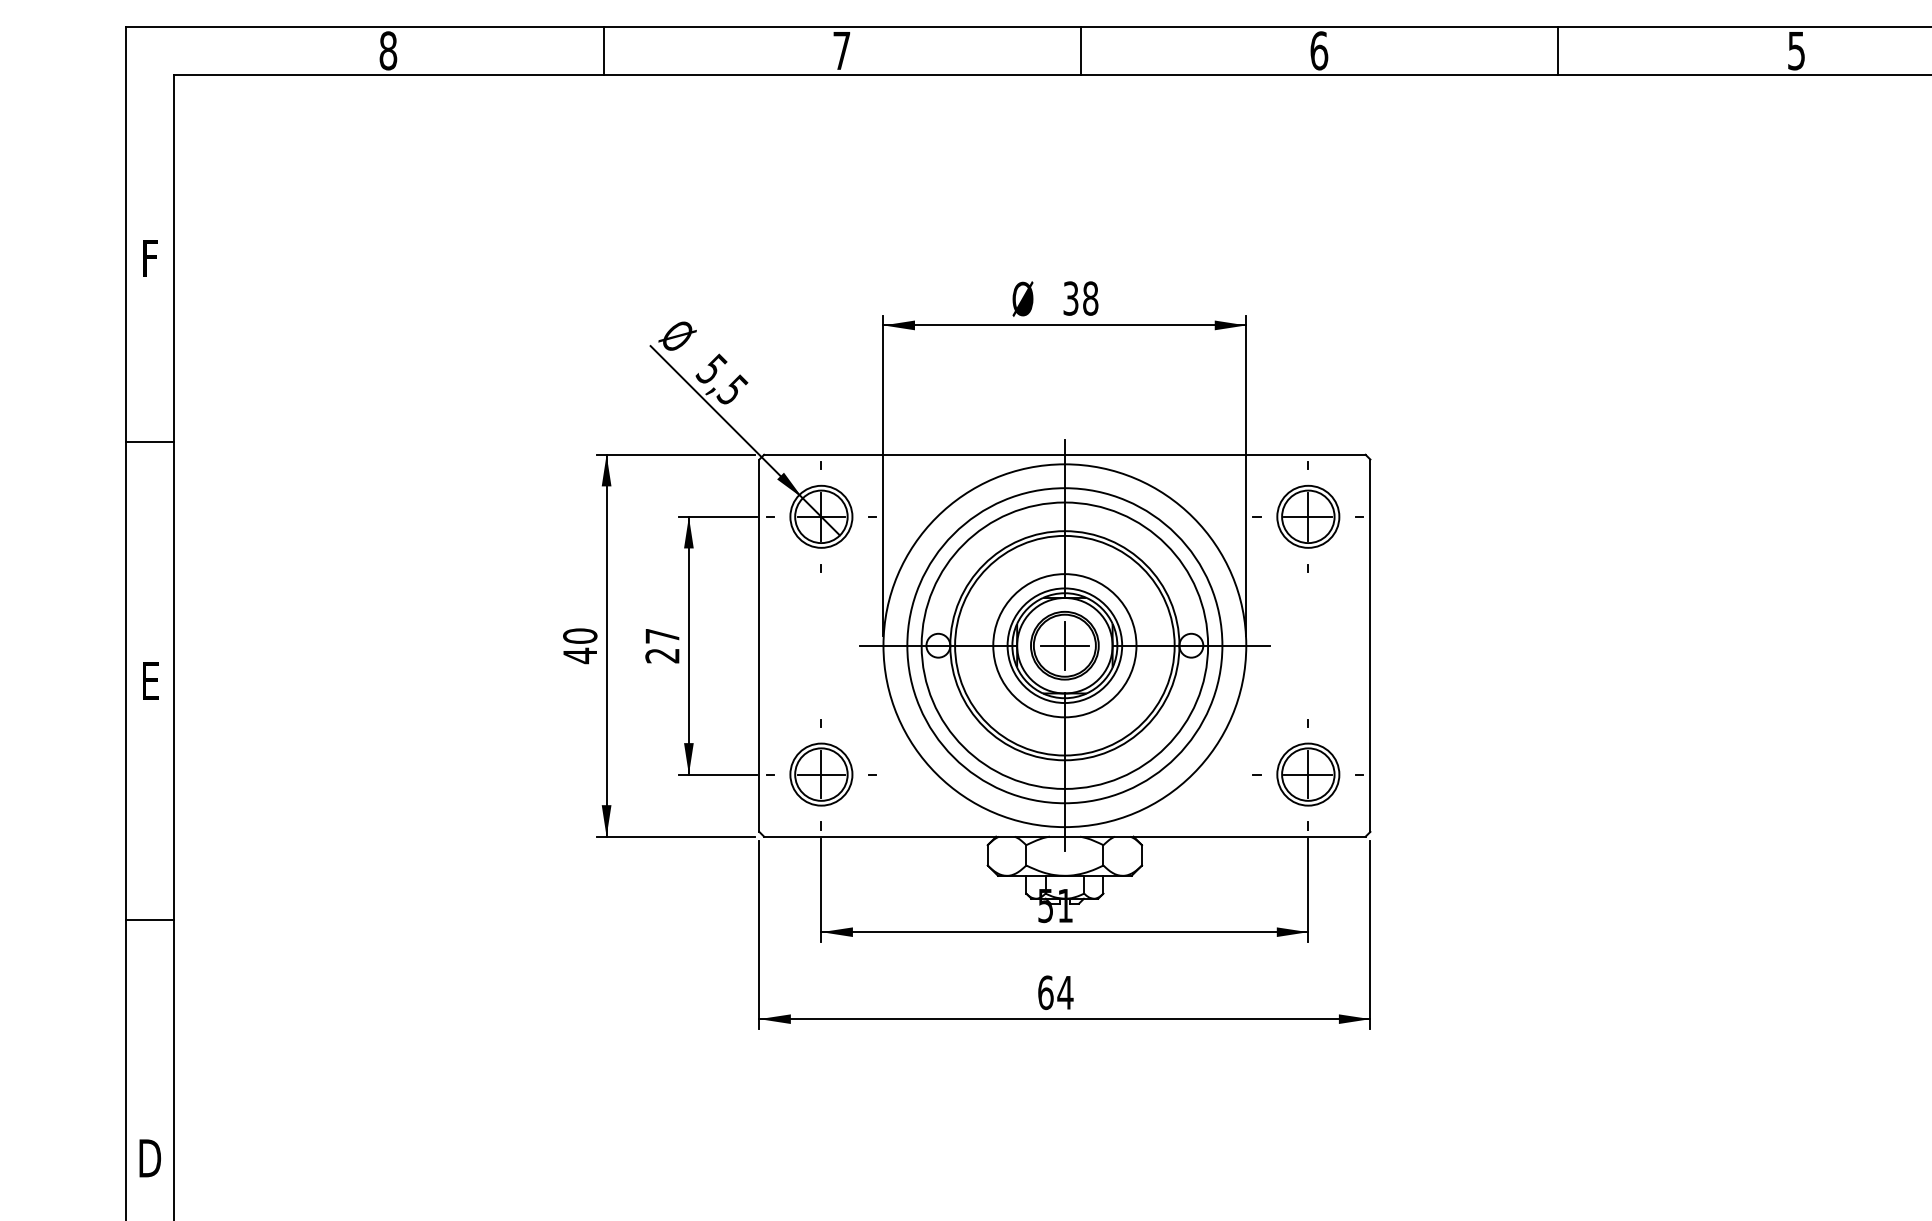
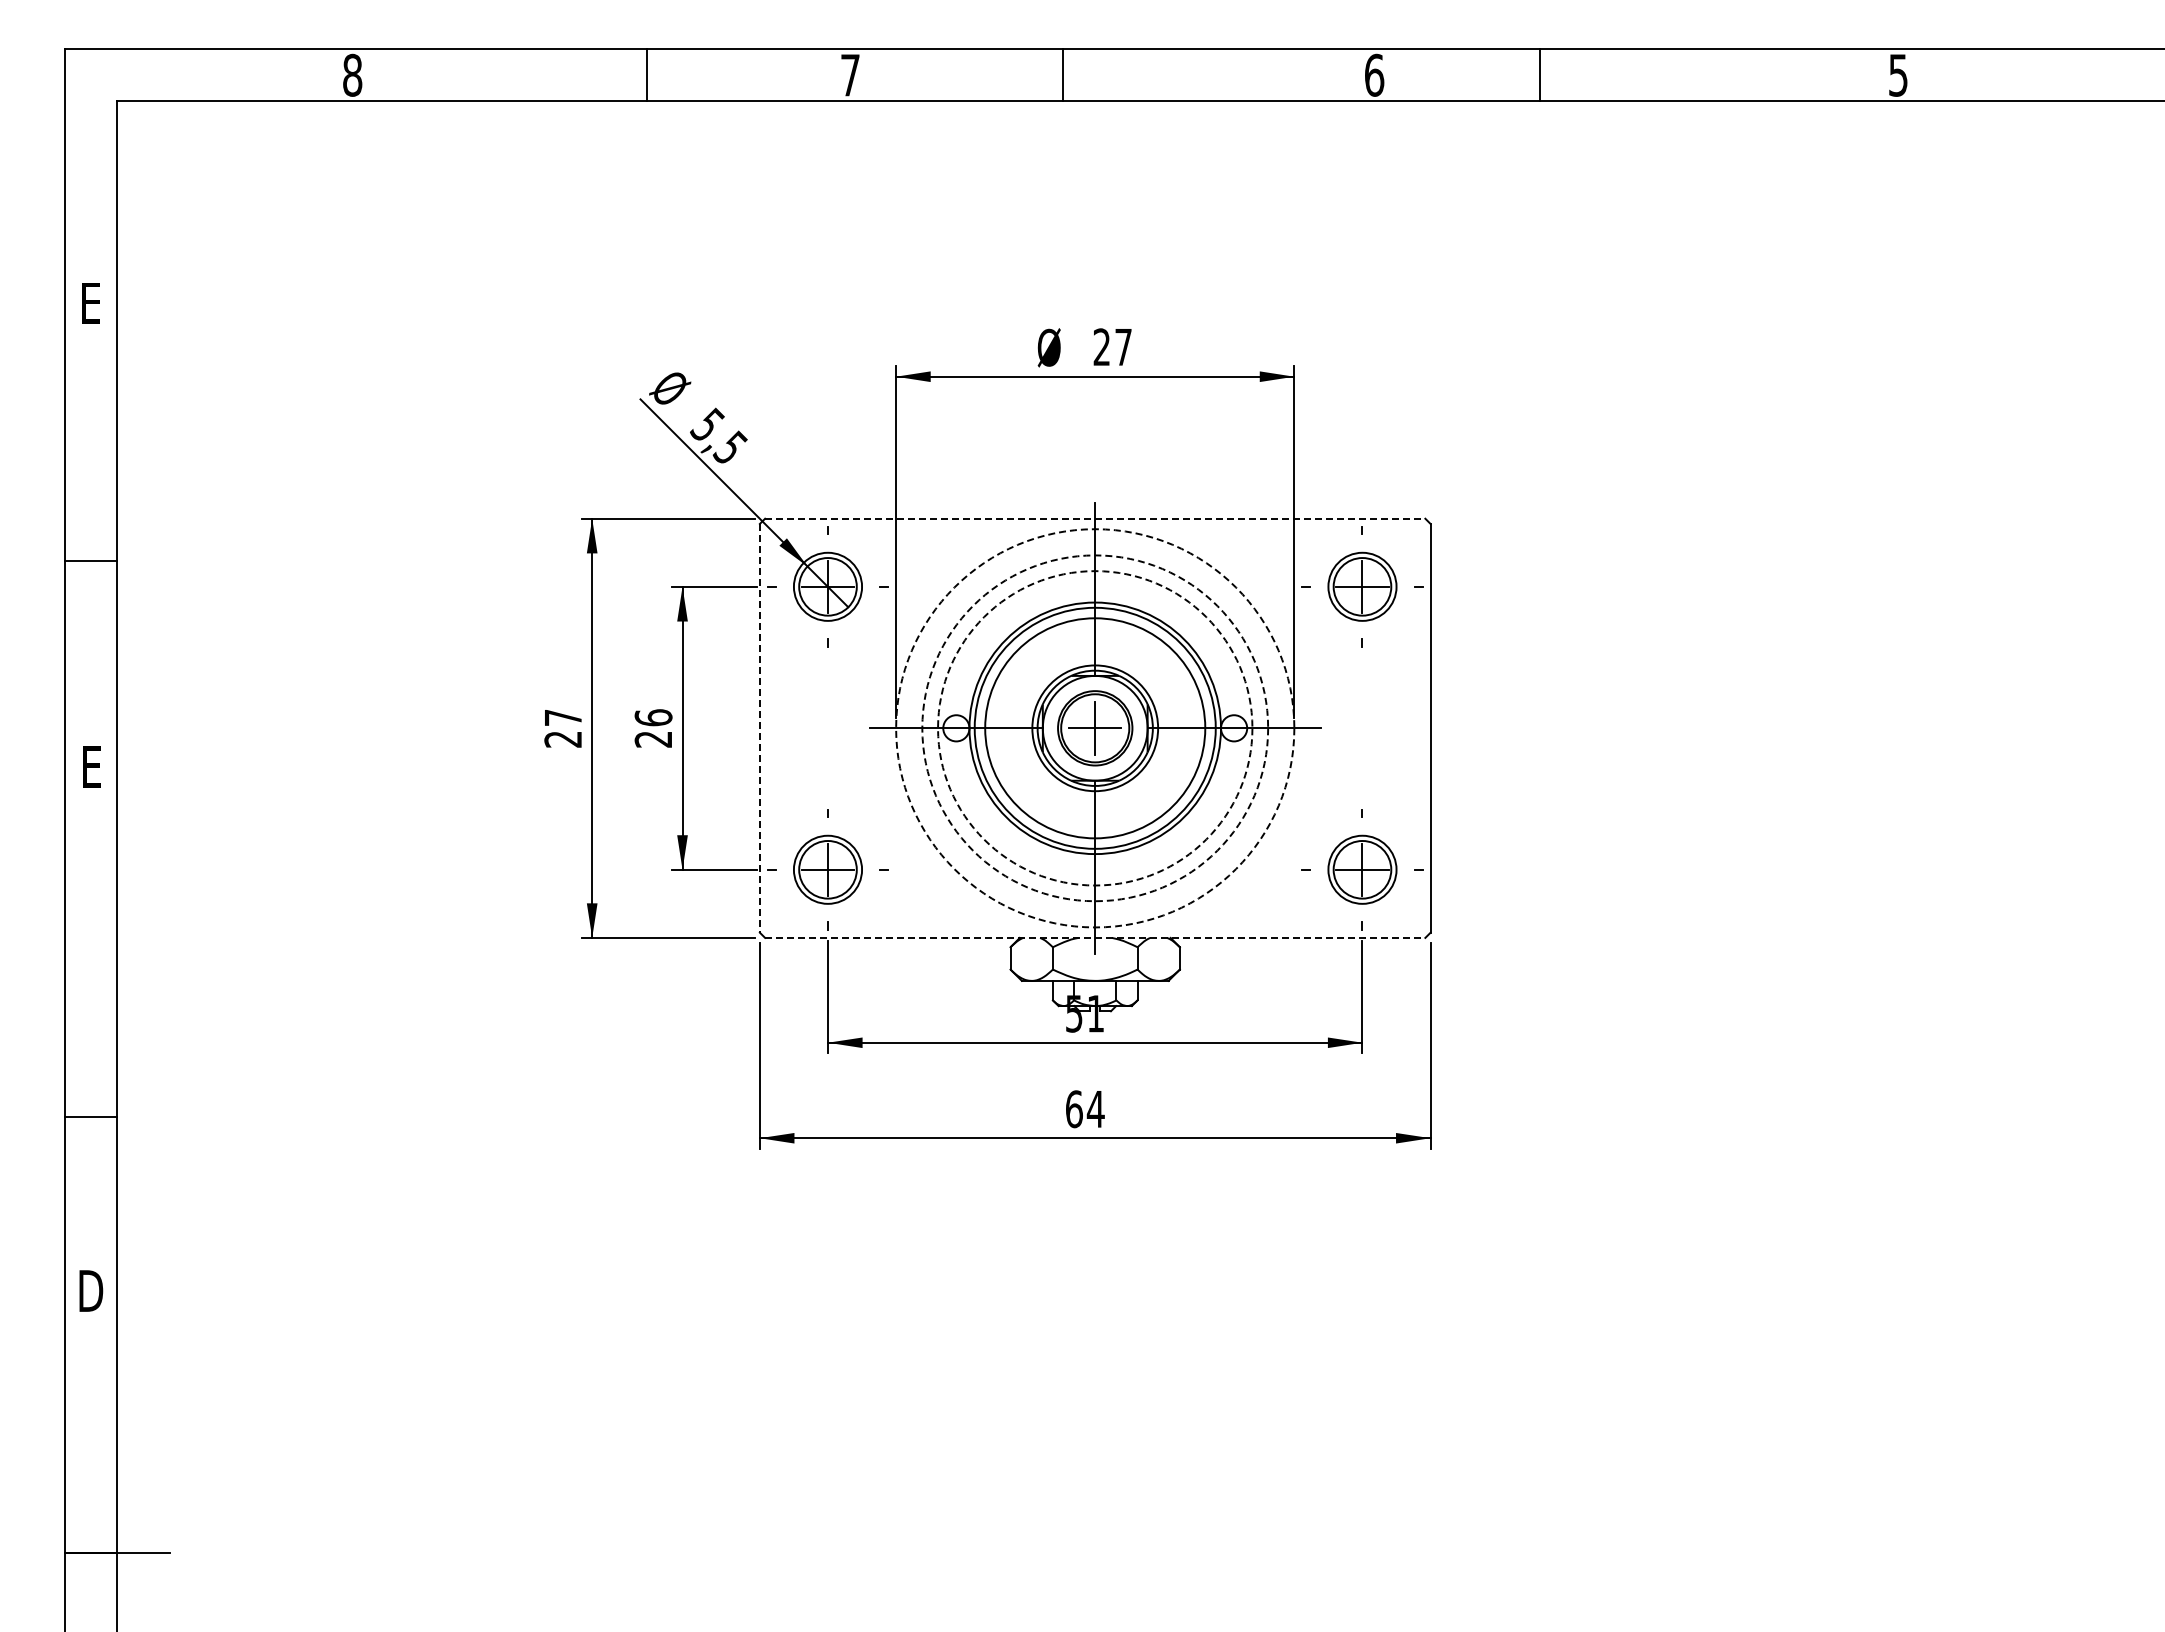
line: (603, 51) -> (646, 75), moved
line: (1080, 51) -> (1062, 75), moved
line: (1557, 51) -> (1539, 75), moved
text: (149, 258) -> (90, 303), F -> E
text: (1080, 298) -> (1112, 347), 38 -> 27
line: (149, 441) -> (90, 560), moved
line: (1065, 454) -> (1095, 518), solid -> dashed
text: (662, 635) -> (653, 717), 27 -> 26
circle: (1064, 644) -> (1094, 727), size x1.4
text: (580, 645) -> (563, 728), 40 -> 27
line: (759, 645) -> (759, 728), solid -> dashed
circle: (1065, 645) -> (1095, 728), solid -> dashed
circle: (1065, 645) -> (1095, 728), solid -> dashed
circle: (1065, 645) -> (1095, 728), solid -> dashed
line: (1065, 836) -> (1095, 937), solid -> dashed
line: (149, 919) -> (90, 1116), moved

